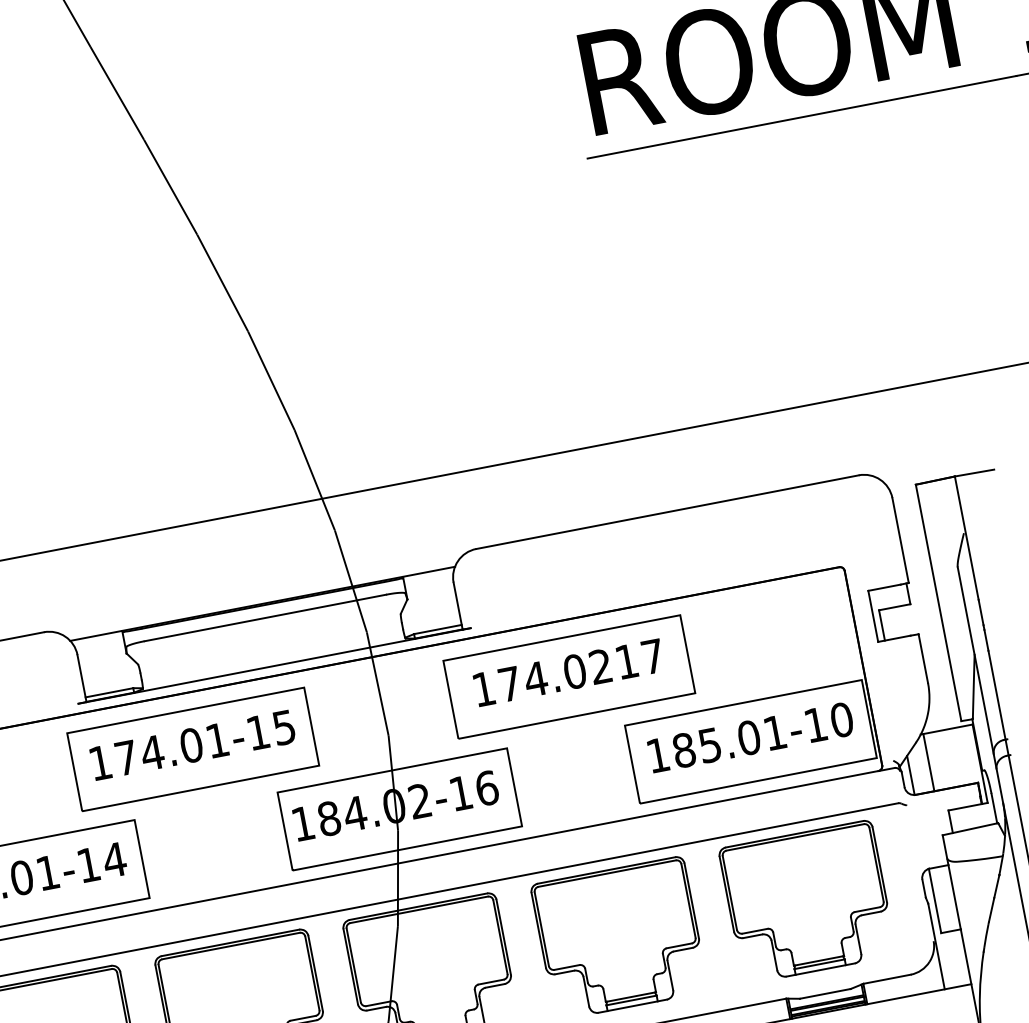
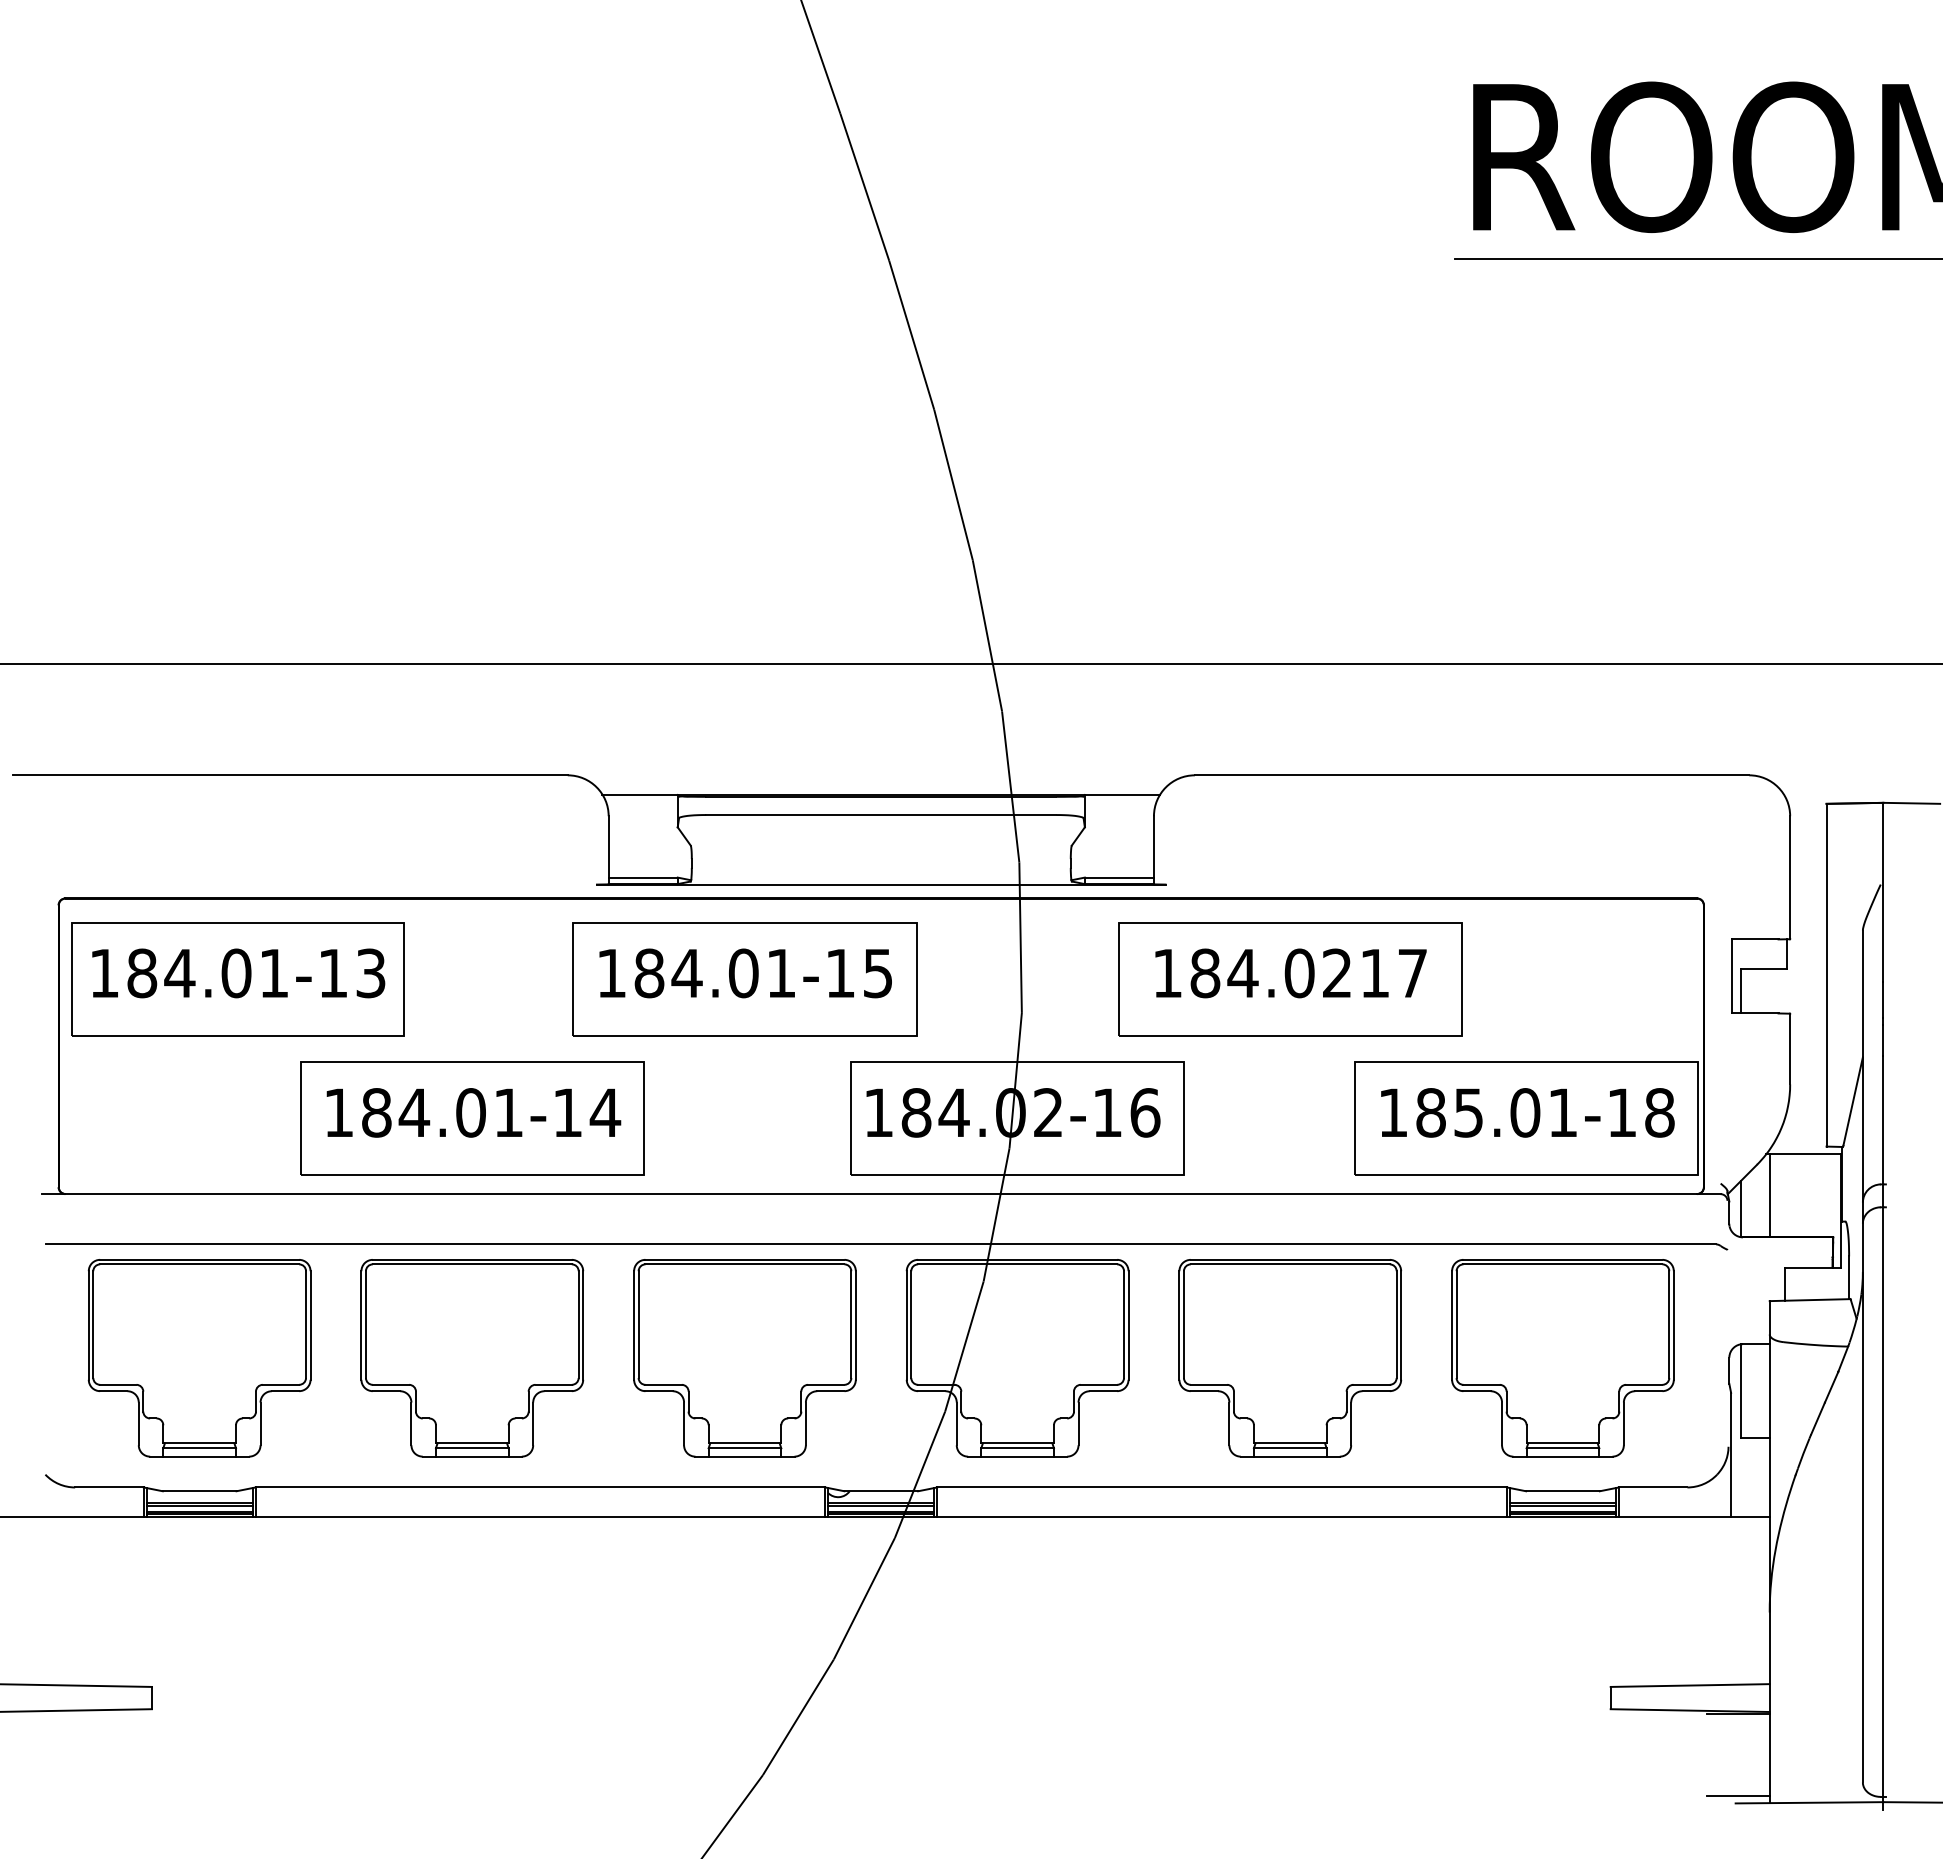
text: (510, 684) -> (1205, 973), 174.0217 -> 184.0217
text: (841, 719) -> (1659, 1112), 185.01-10 -> 185.01-18
text: (126, 758) -> (649, 973), 174.01-15 -> 184.01-15

